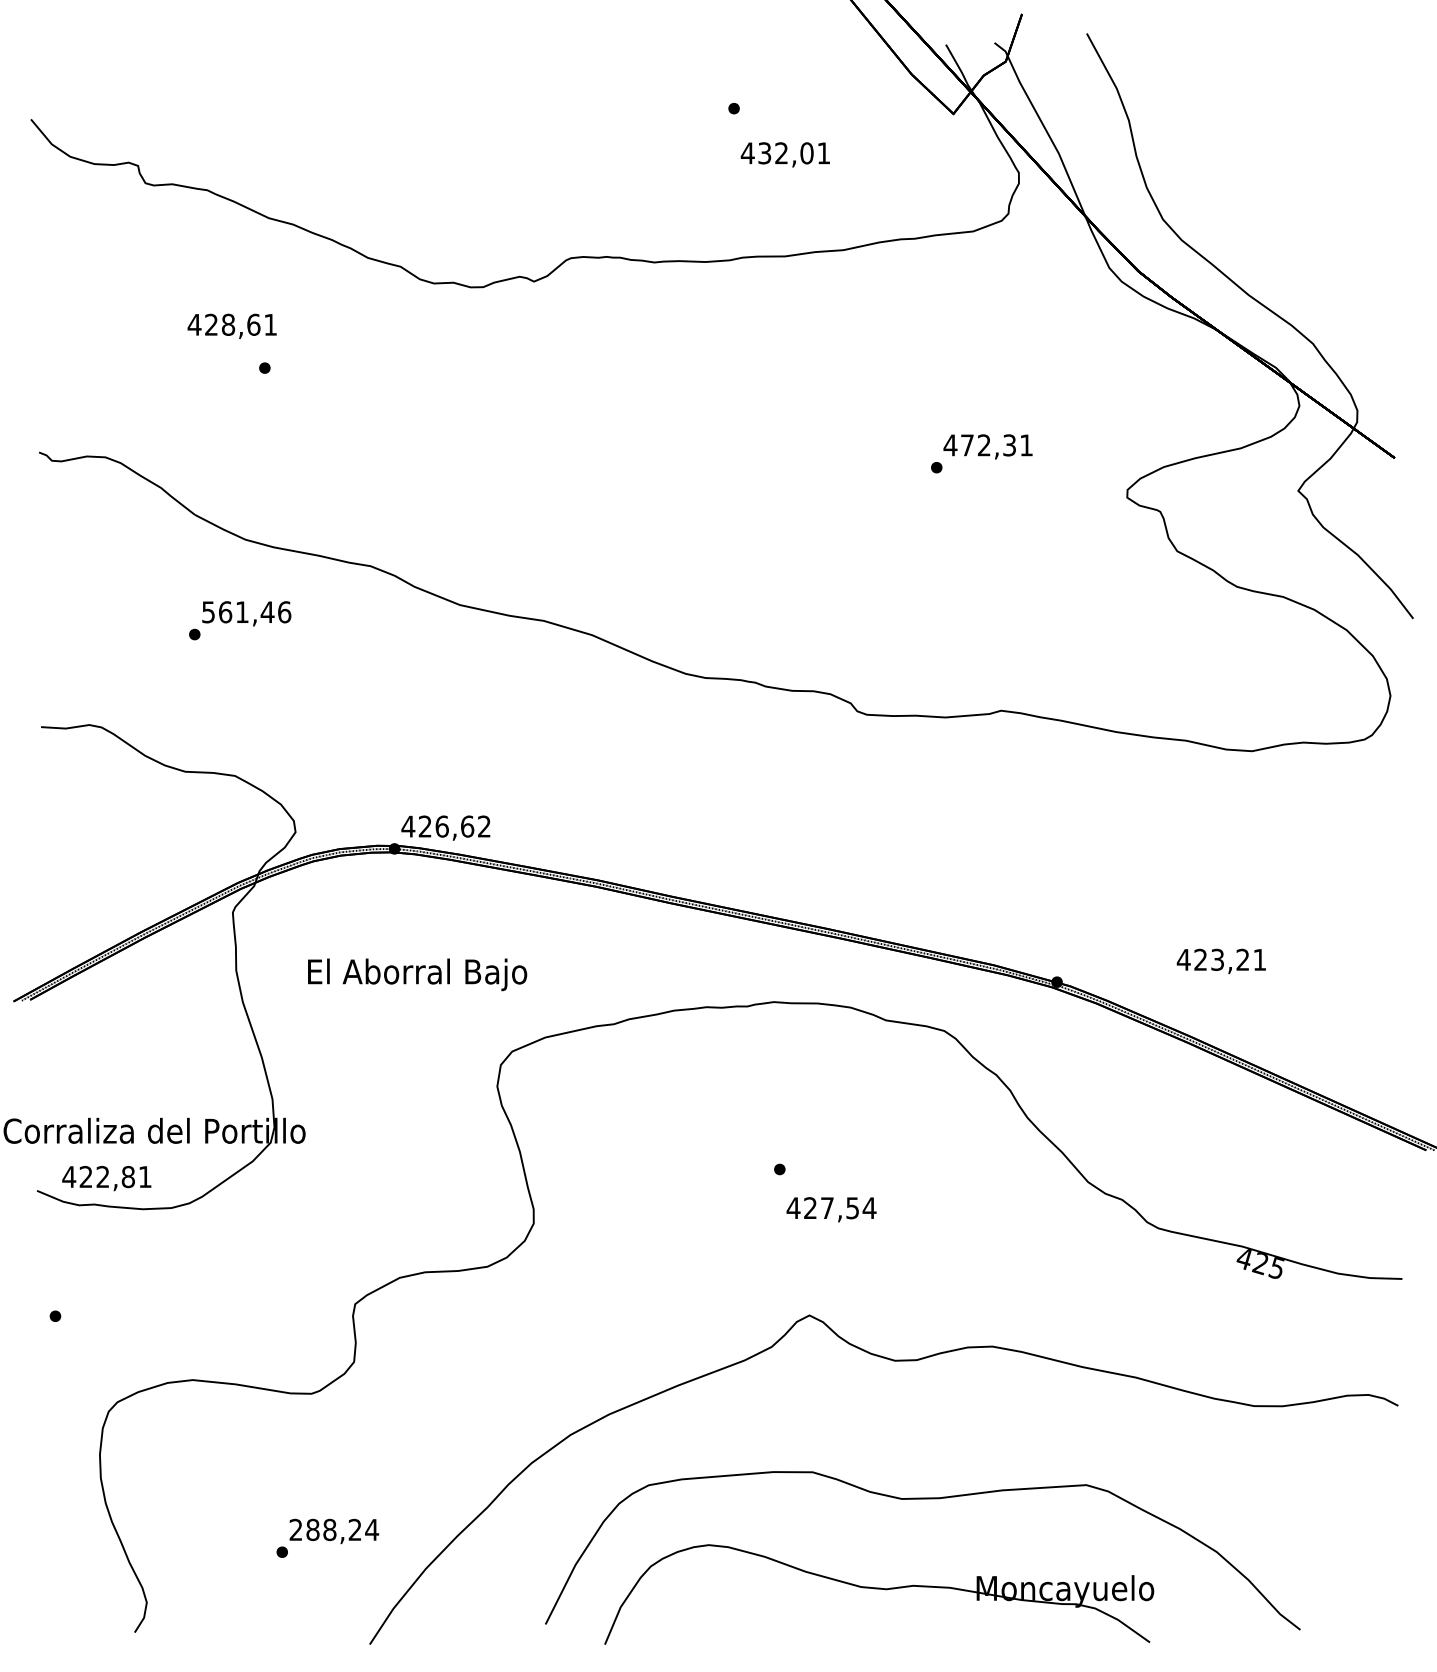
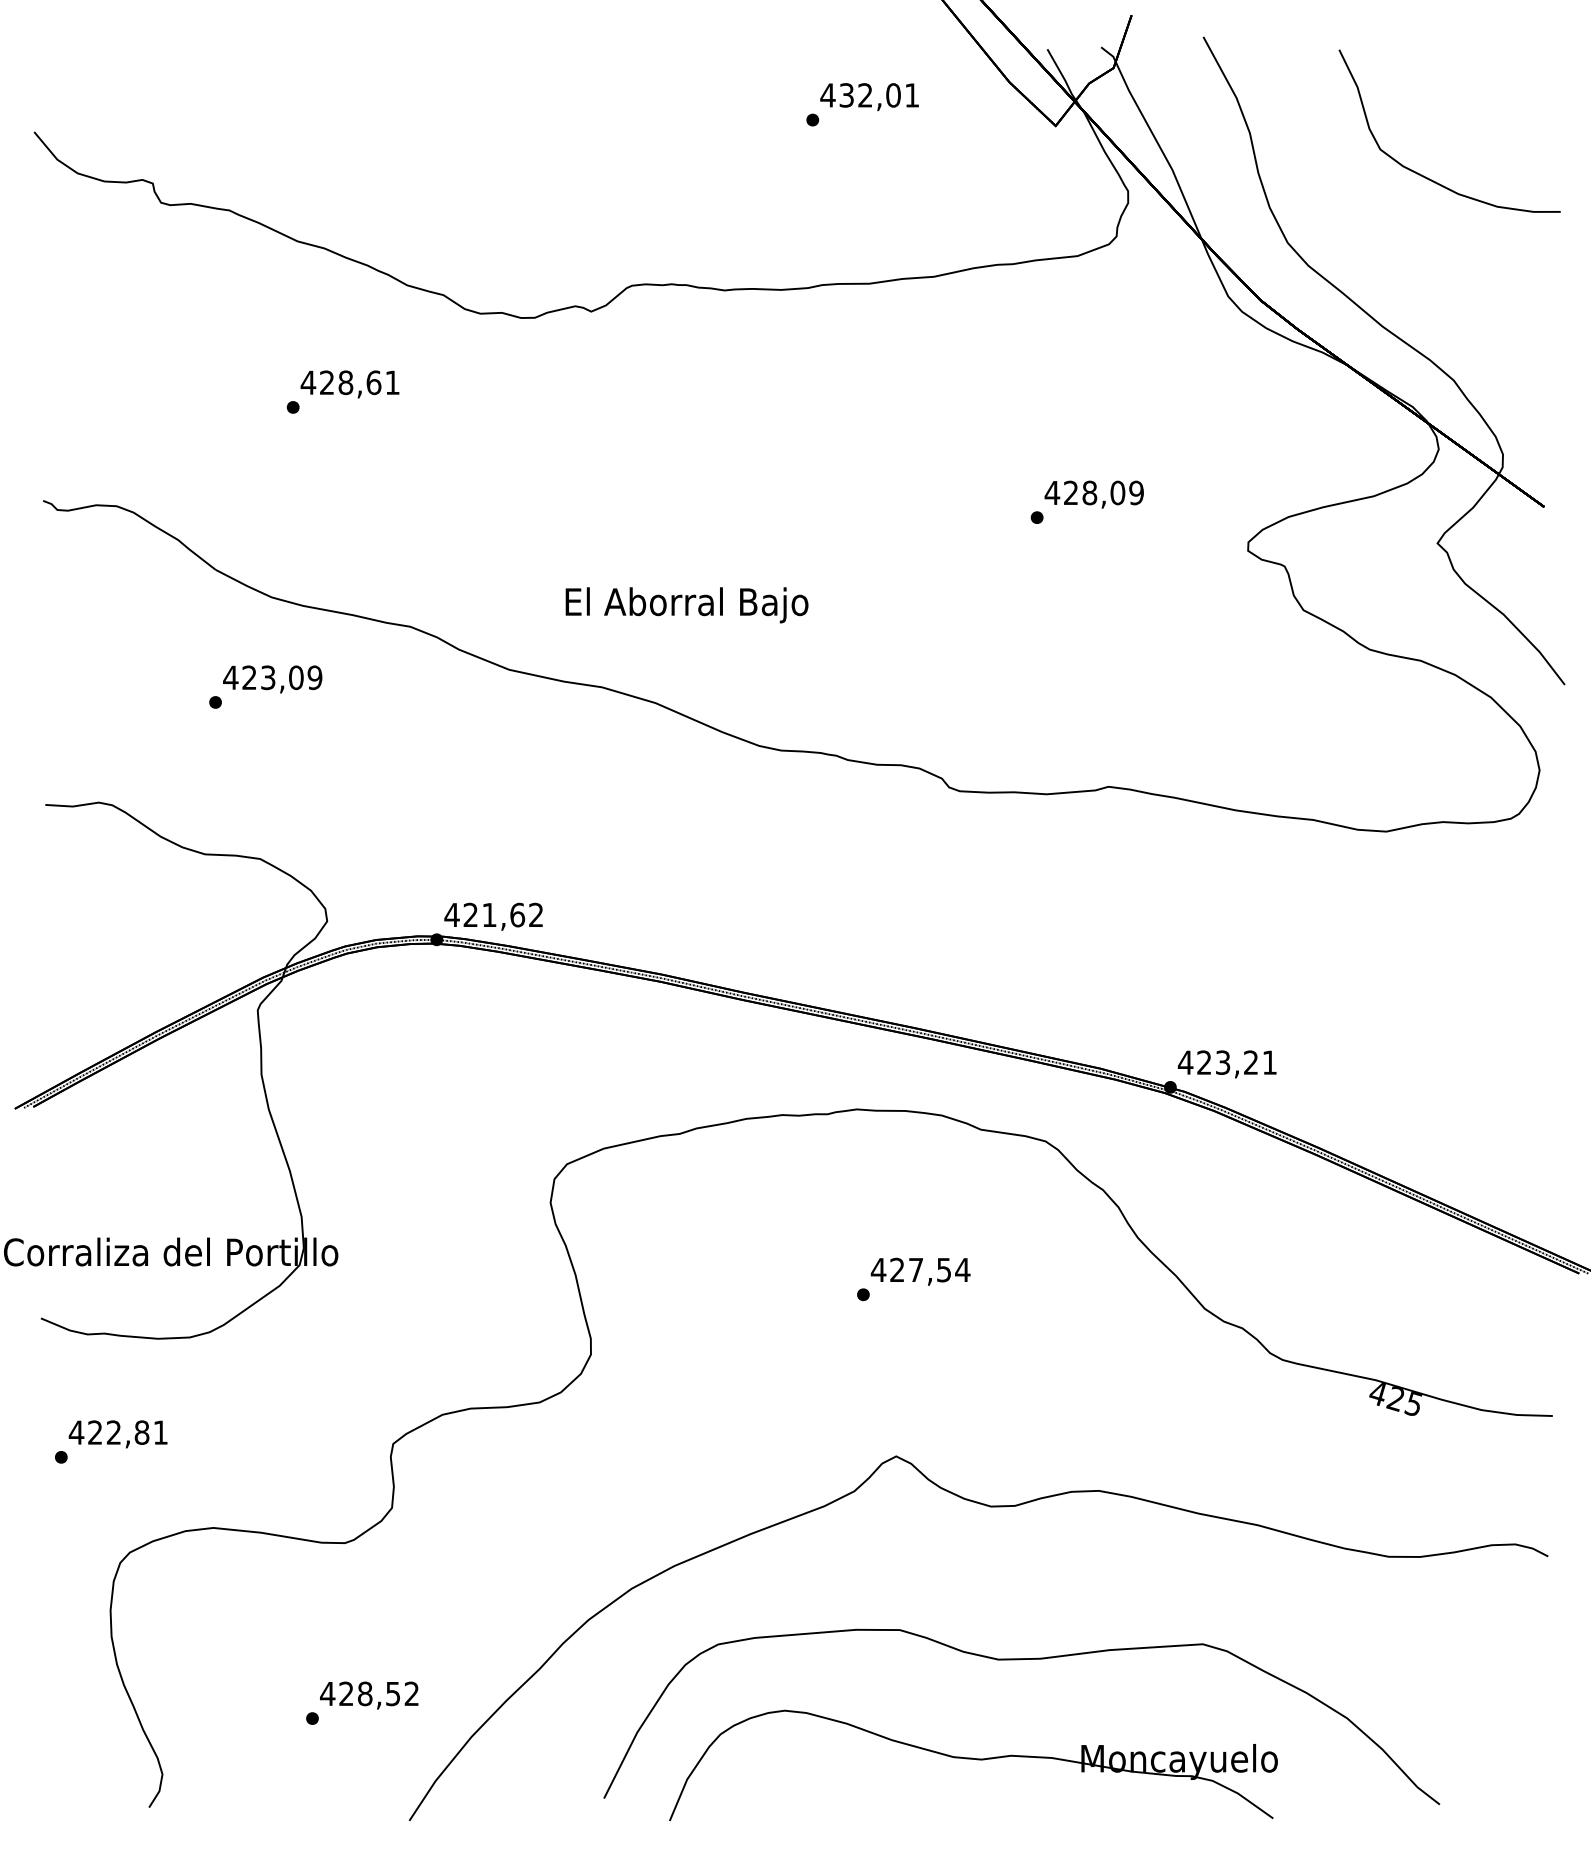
text: (784, 154) -> (868, 96), moved
part: (1289, 160) -> (1427, 177), added
text: (231, 325) -> (349, 383), moved
text: (997, 445) -> (1104, 493), 472,31 -> 428,09
text: (246, 612) -> (272, 678), 561,46 -> 423,09
text: (441, 826) -> (488, 914), 426,62 -> 421,62
text: (1220, 960) -> (1226, 1063), moved
text: (417, 974) -> (686, 604), moved
text: (106, 1178) -> (117, 1434), moved
text: (831, 1209) -> (920, 1271), moved
text: (334, 1529) -> (370, 1693), 288,24 -> 428,52

